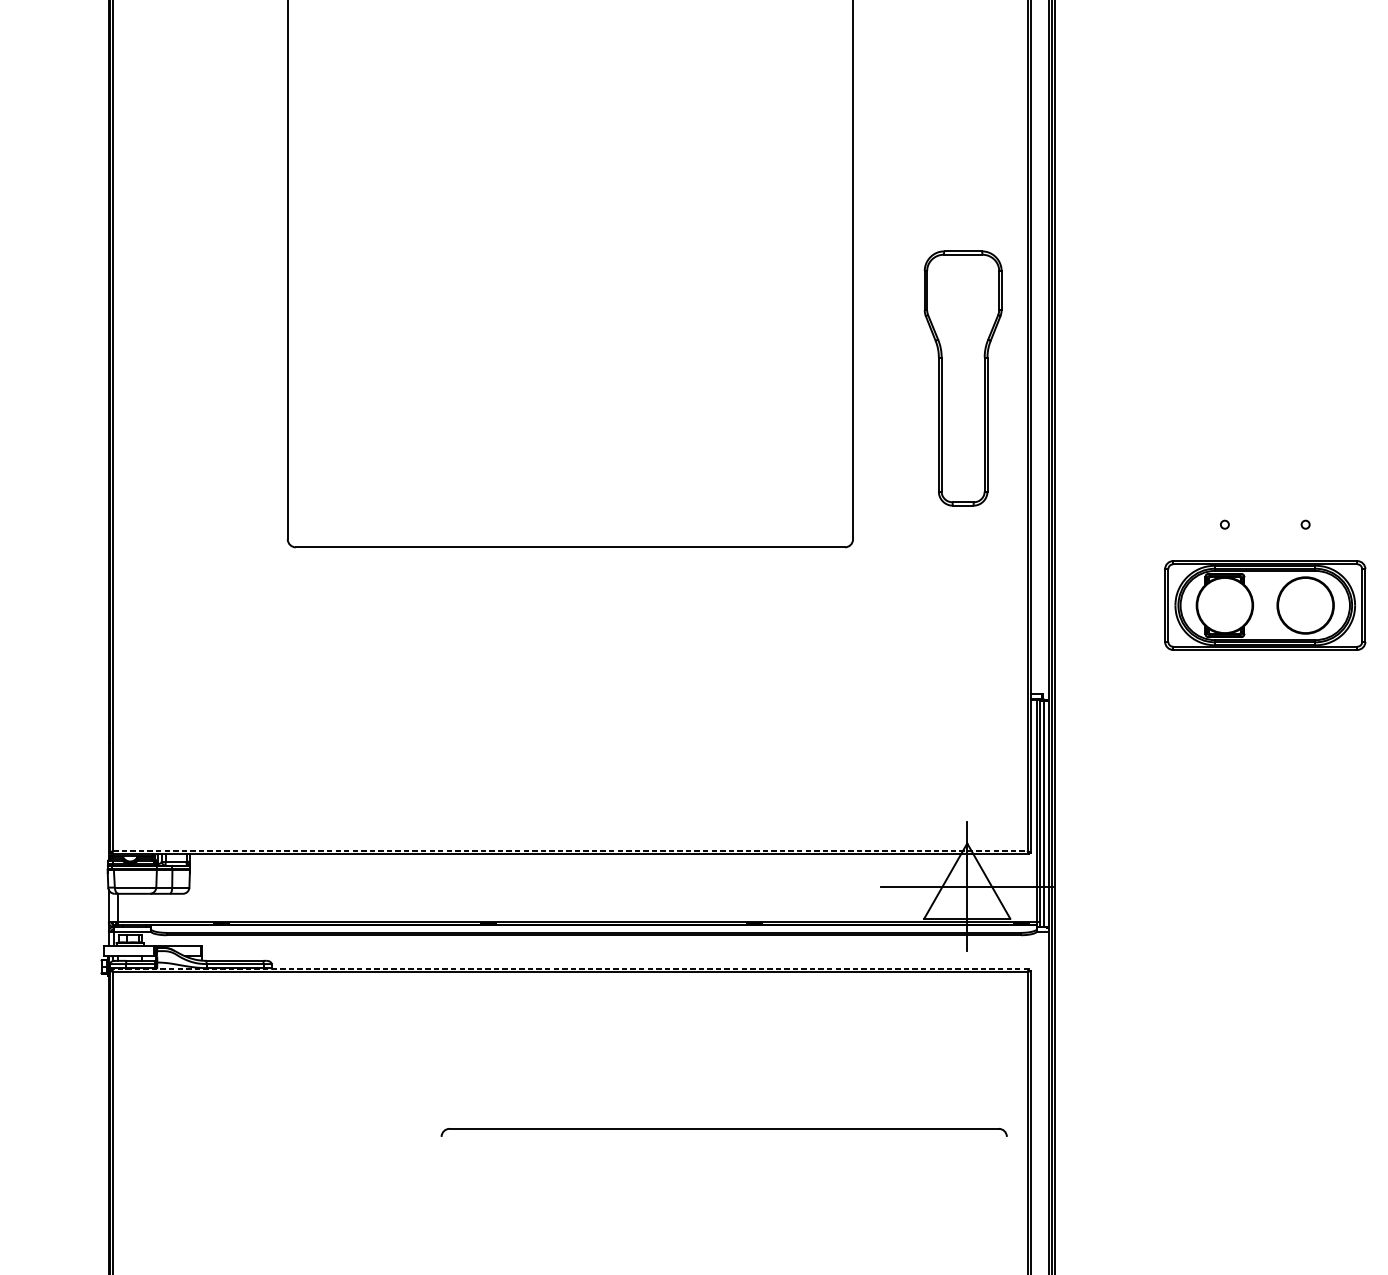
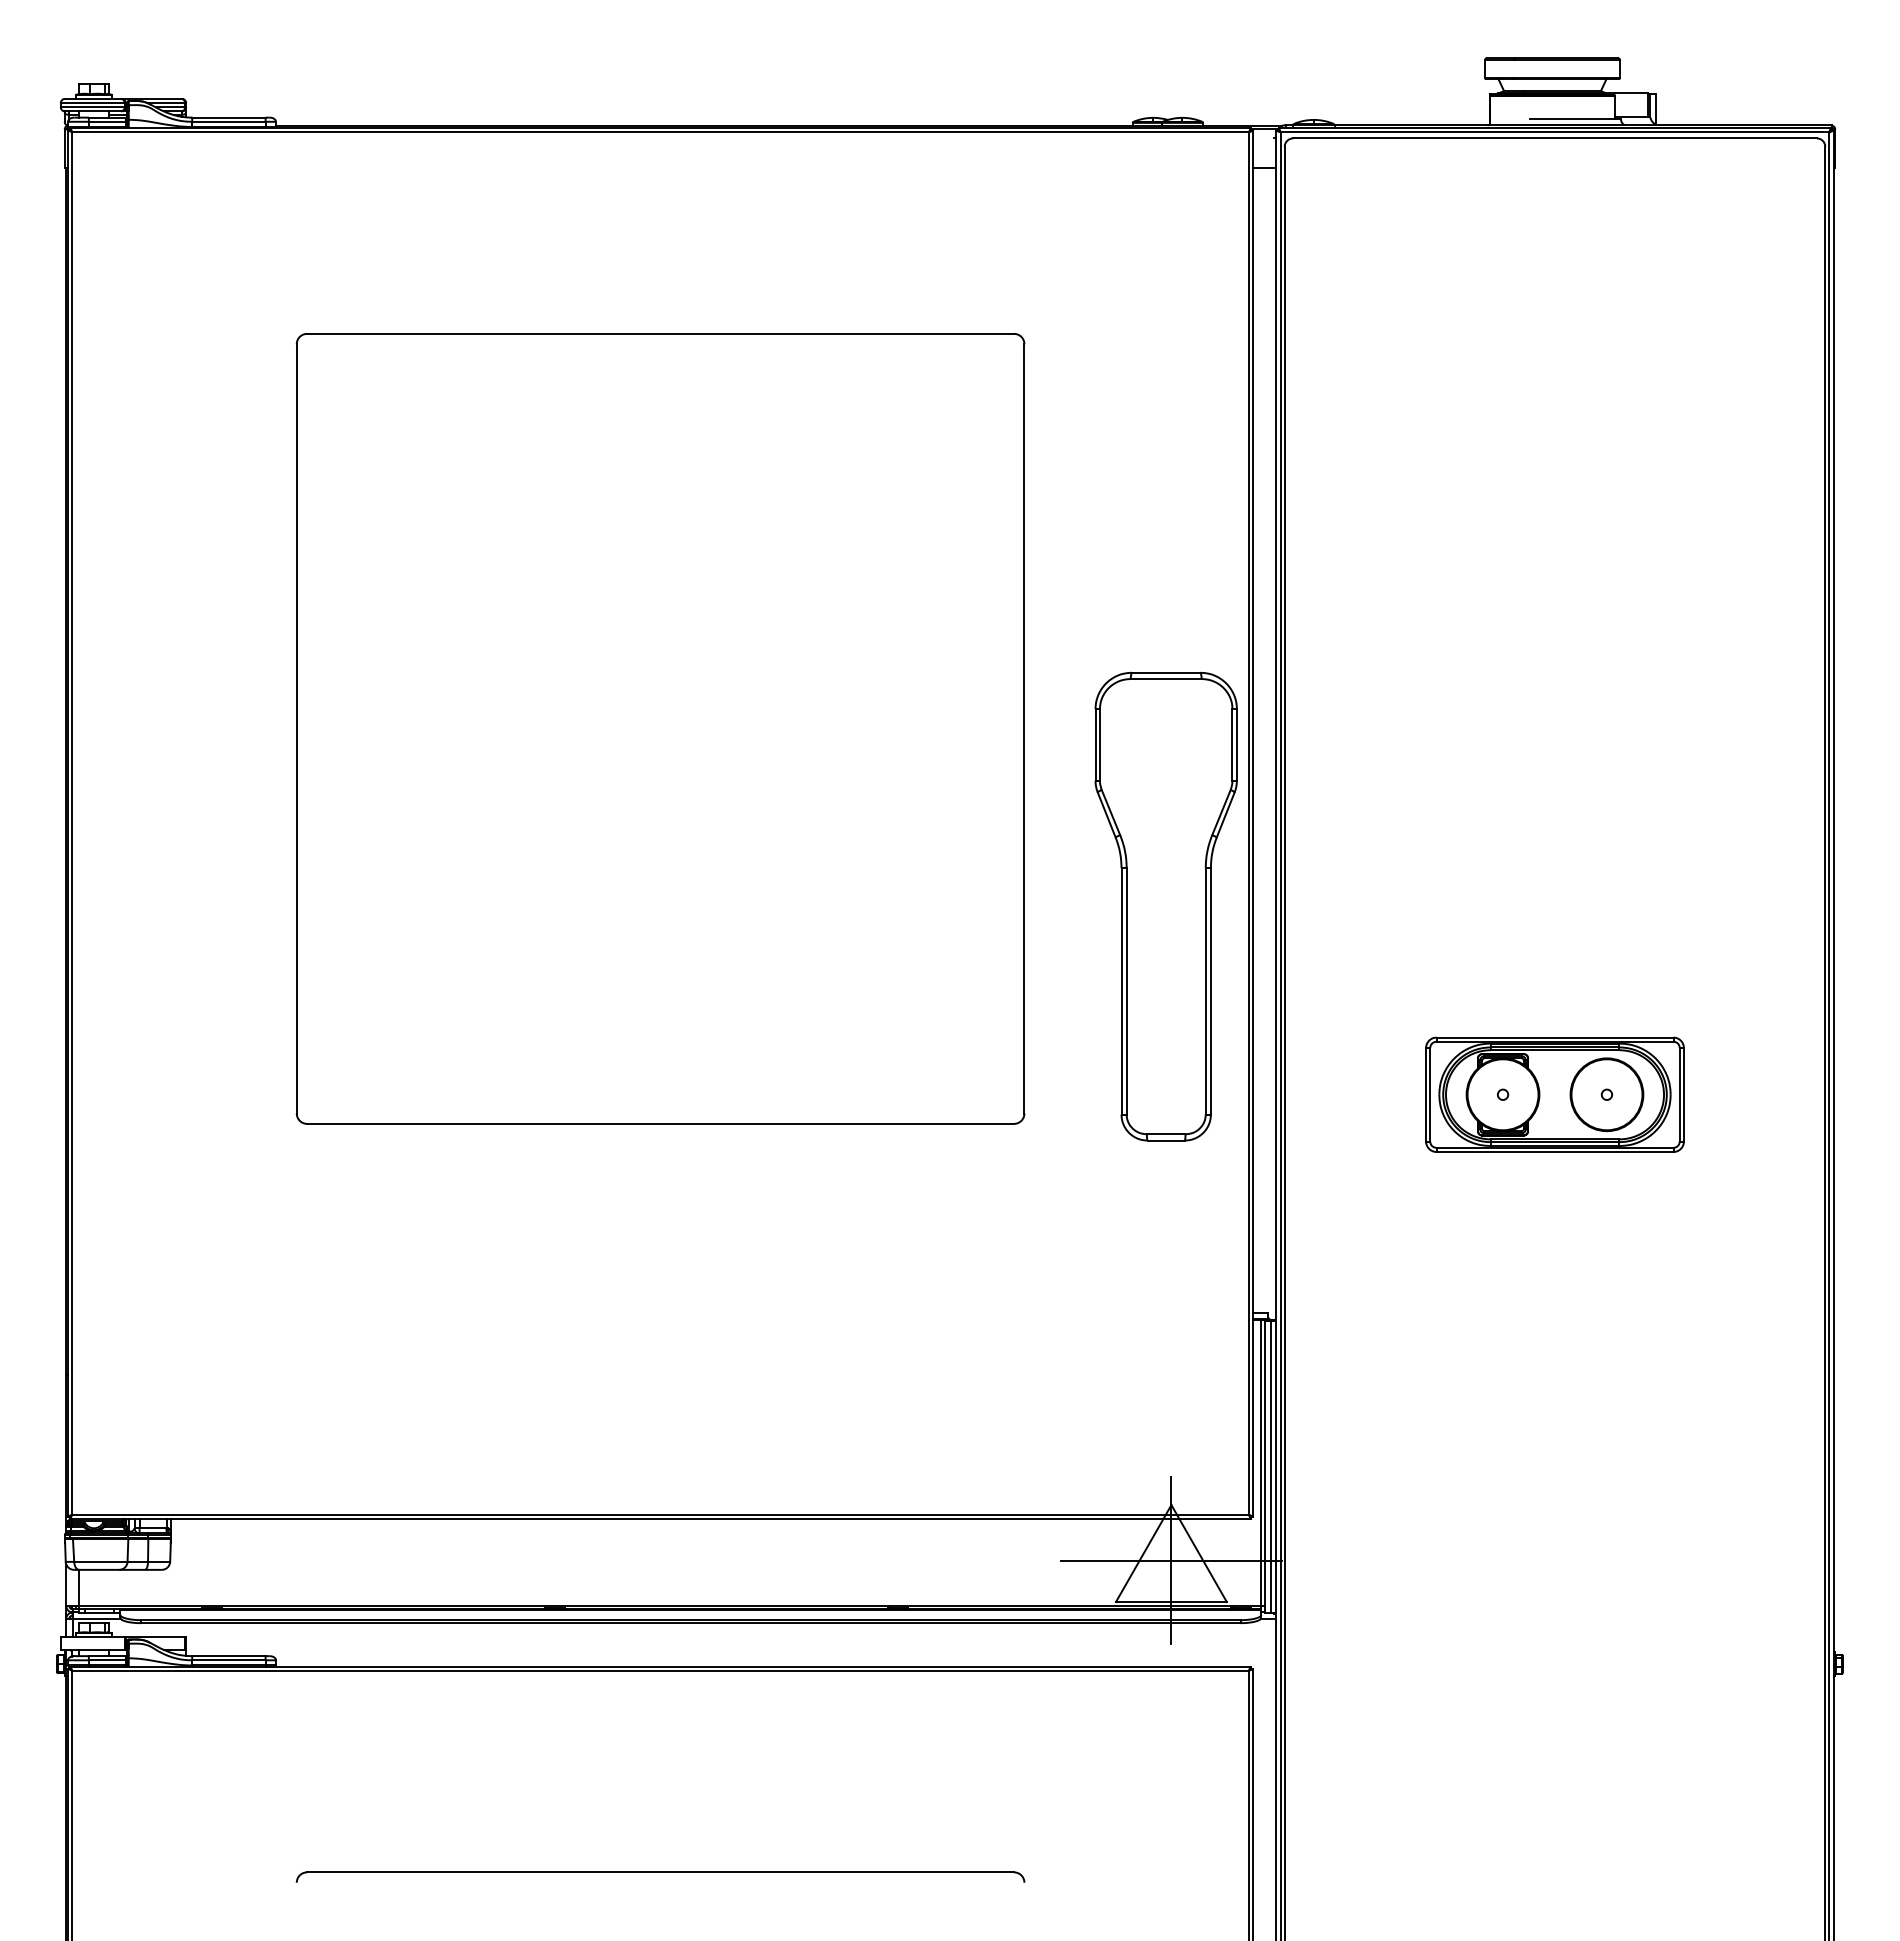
part: (962, 378) -> (1165, 906), size x1.43
part: (1264, 605) -> (1554, 1094), moved
line: (571, 850) -> (661, 1514), dashed -> solid
line: (570, 968) -> (660, 1666), dashed -> solid
part: (724, 1132) -> (660, 1876), moved

